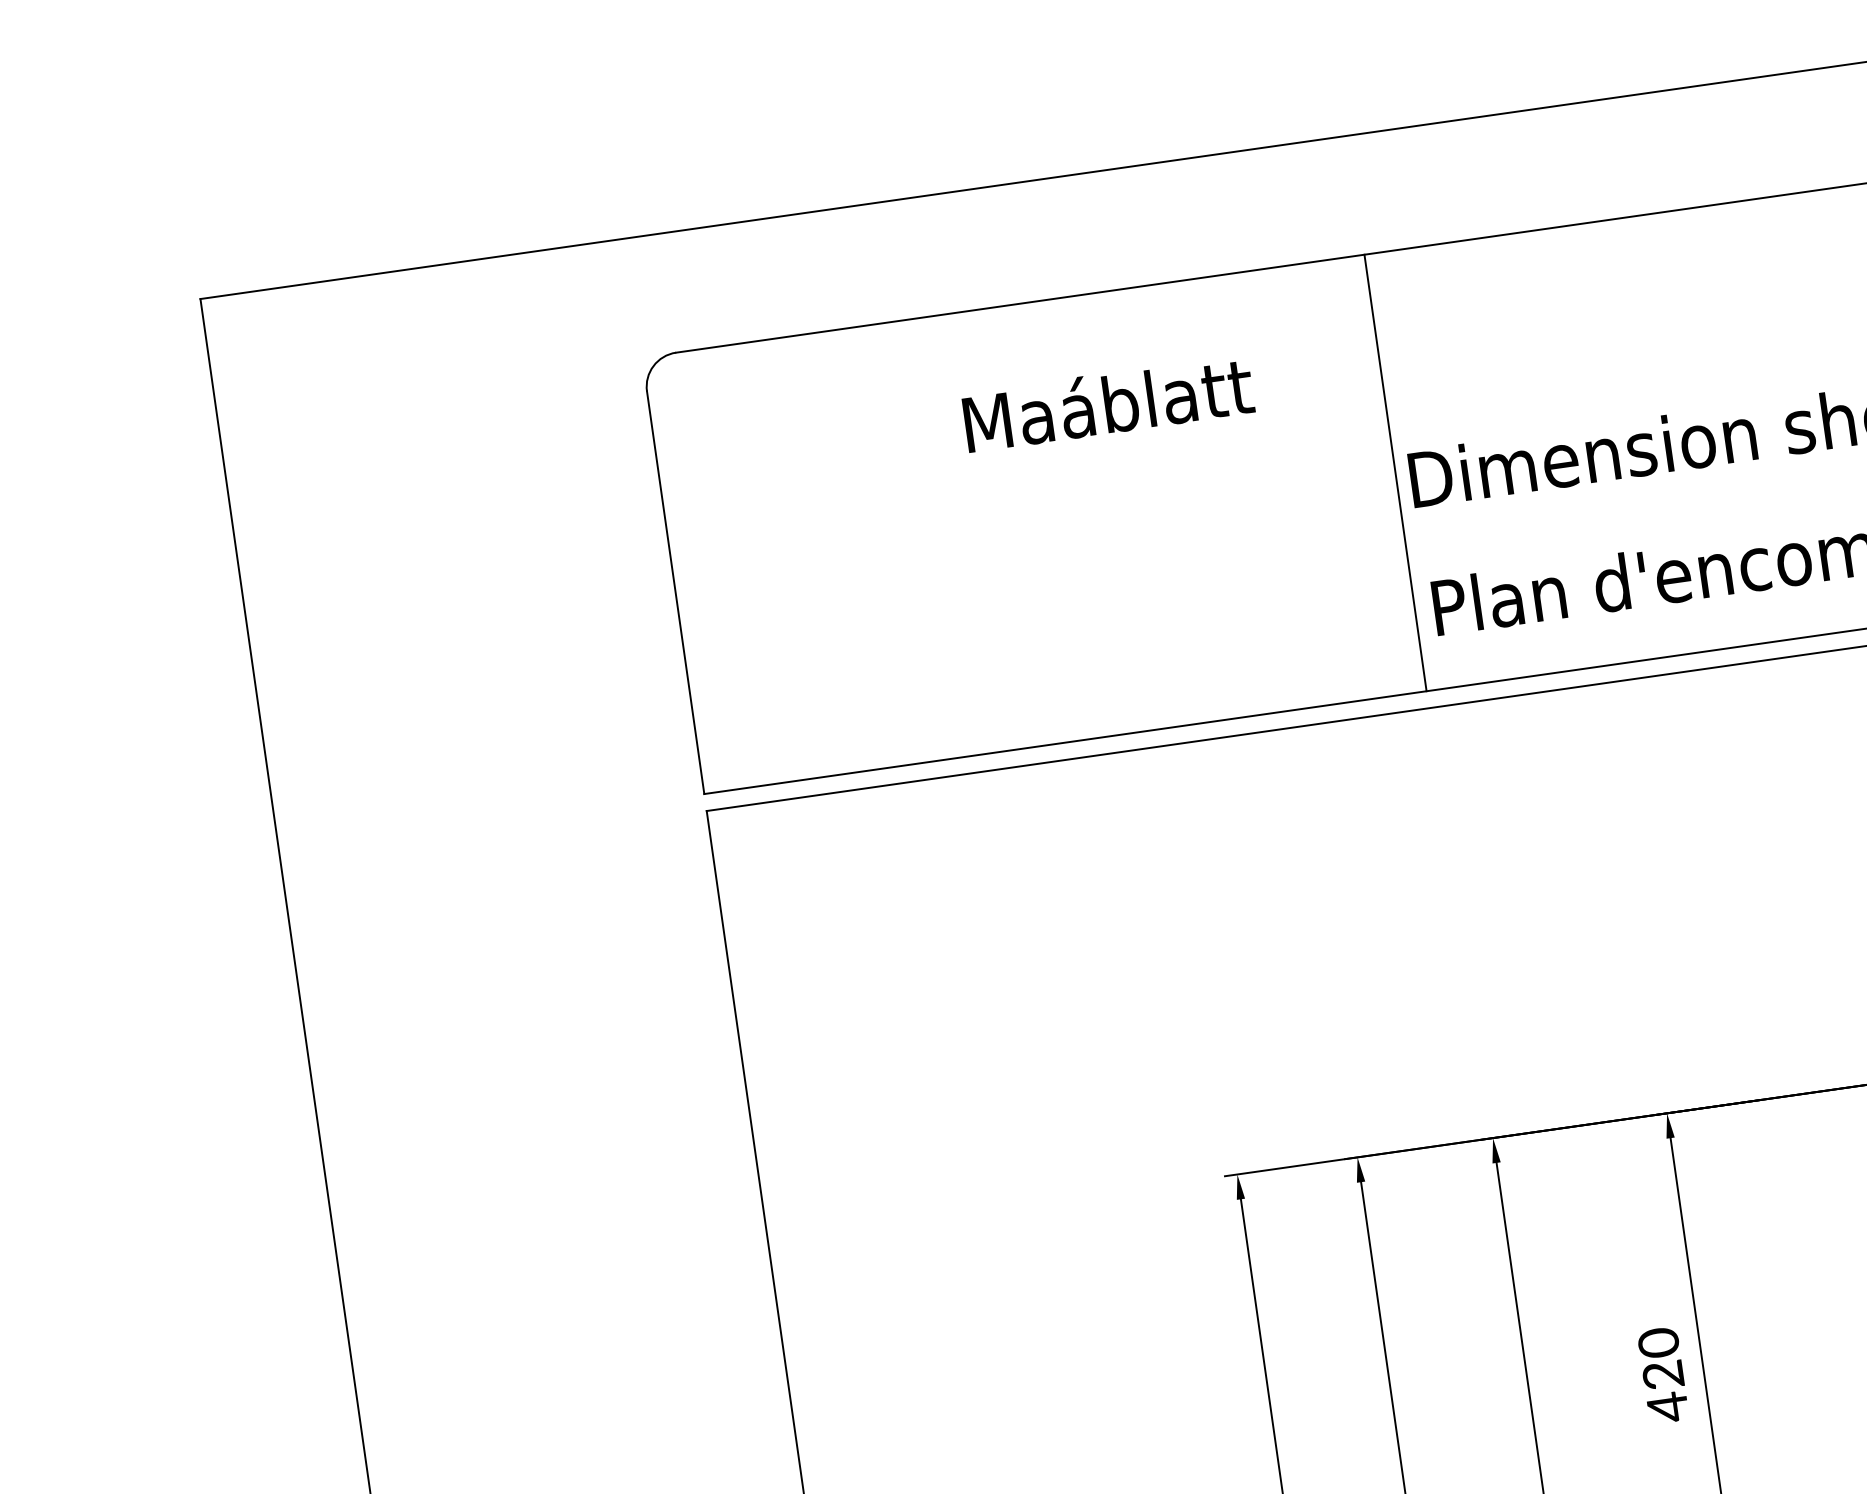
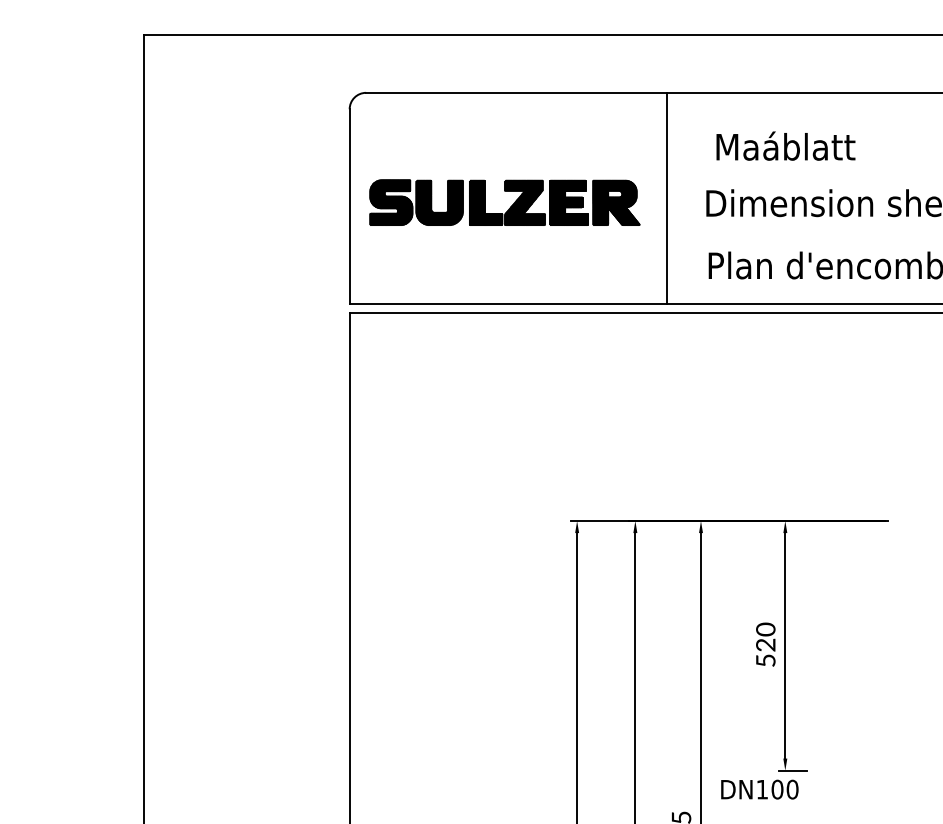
text: (1107, 402) -> (785, 145), moved
line: (1395, 472) -> (666, 198), moved
part: (1005, 547) -> (509, 207), added
text: (1667, 1406) -> (765, 660), 420 -> 520

